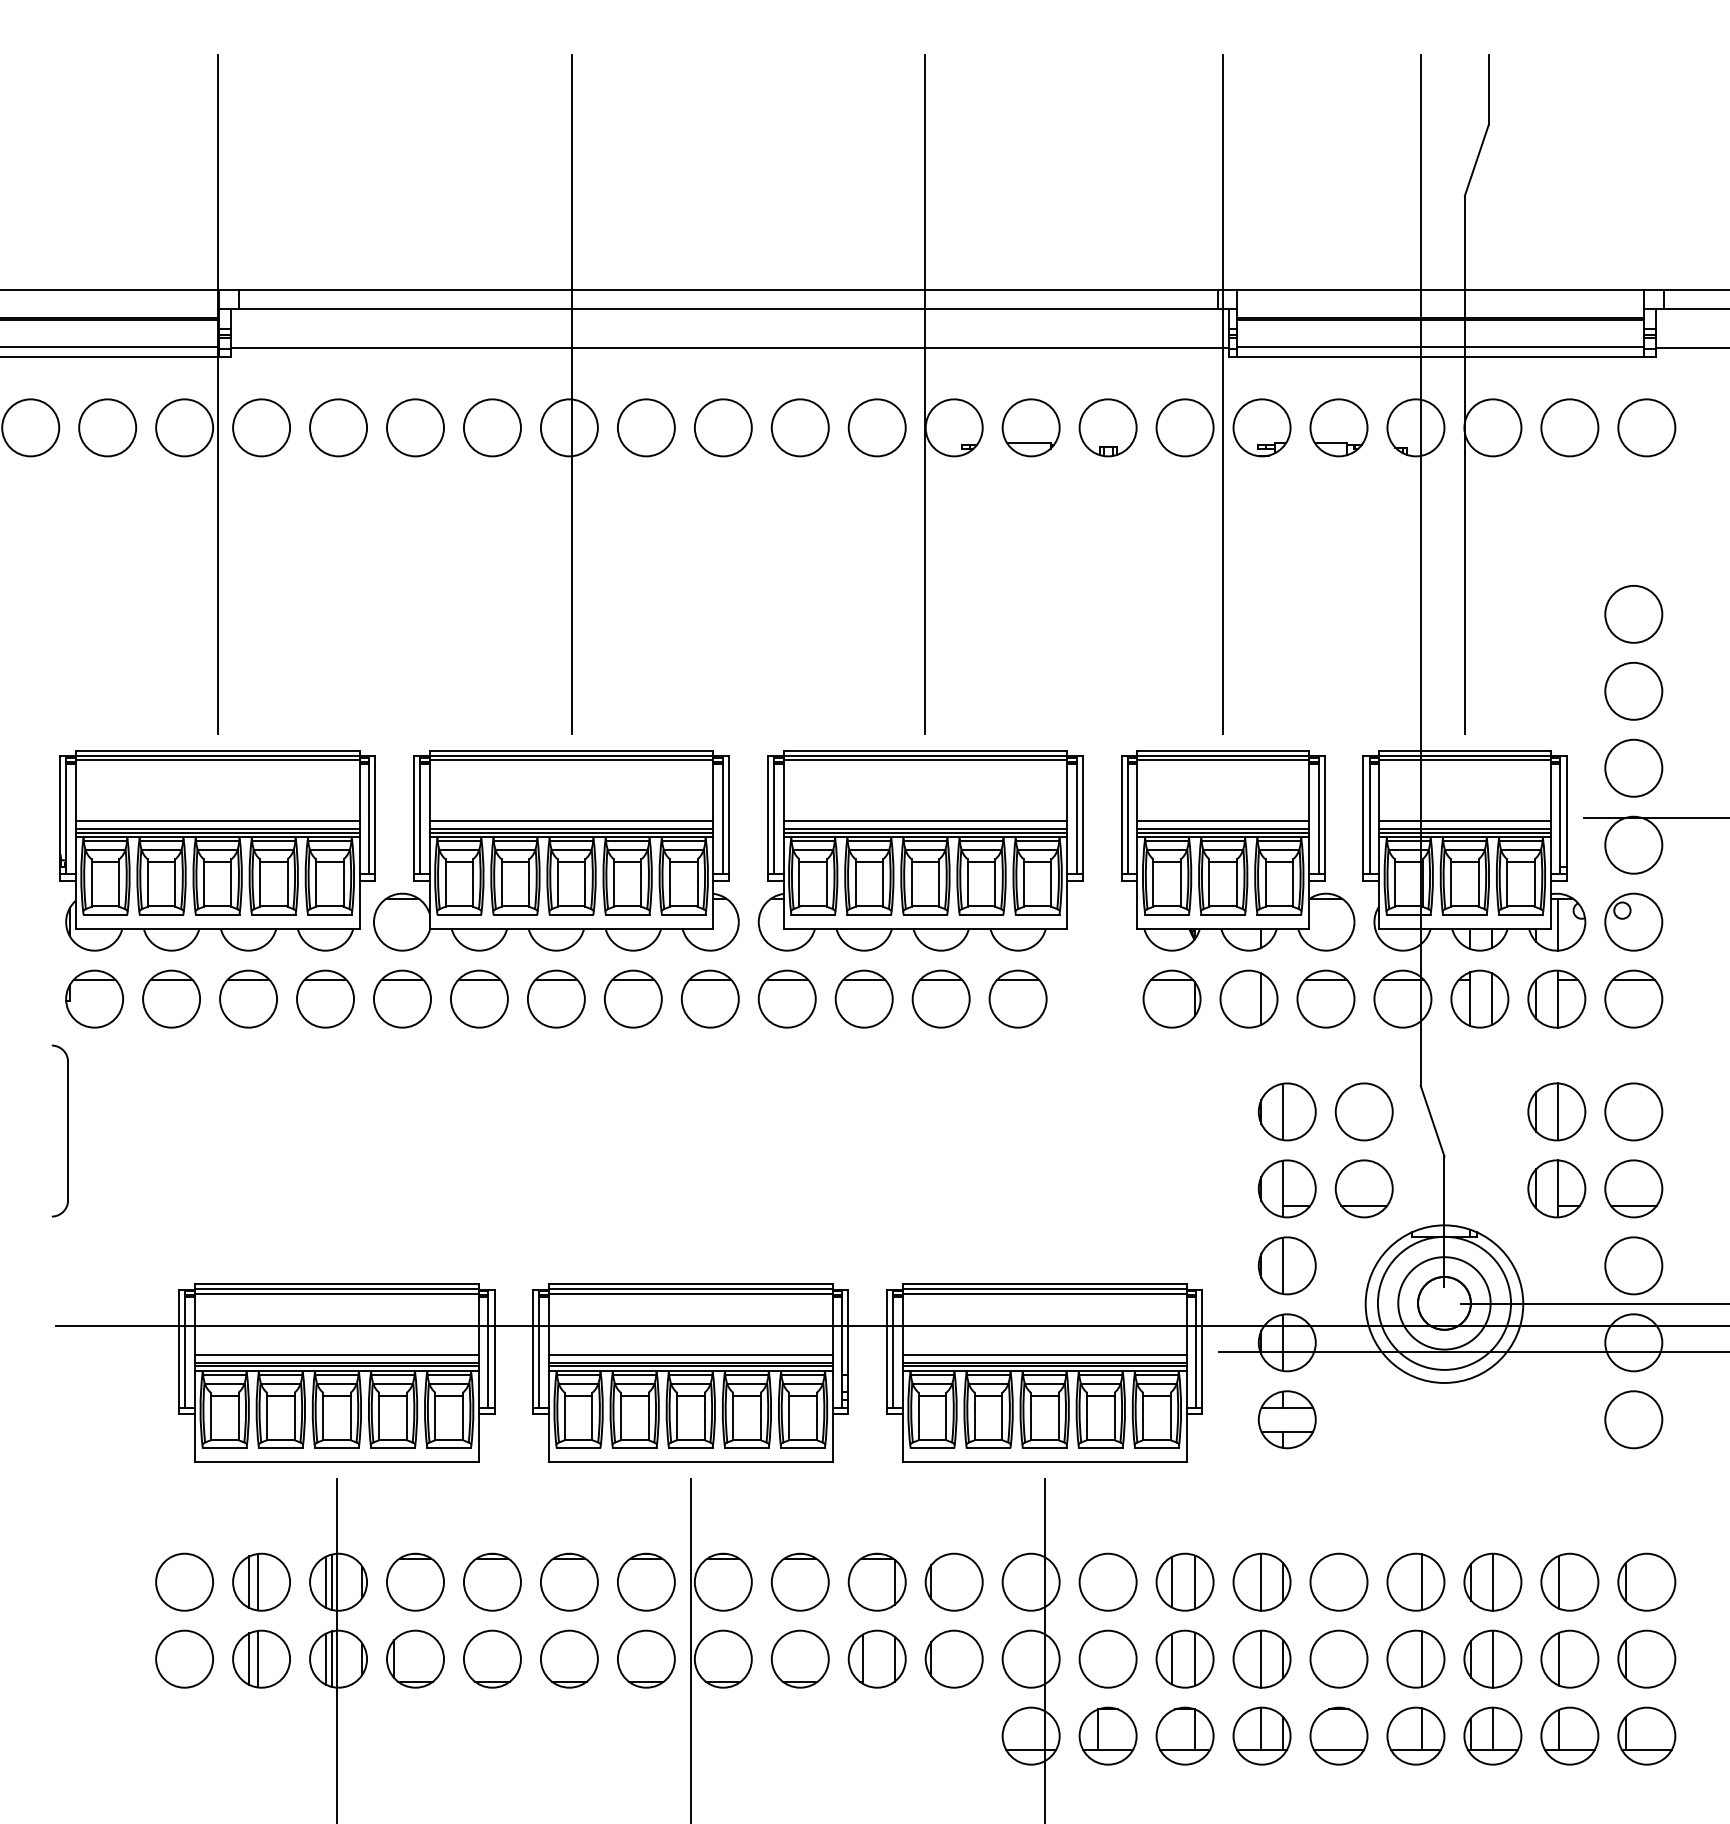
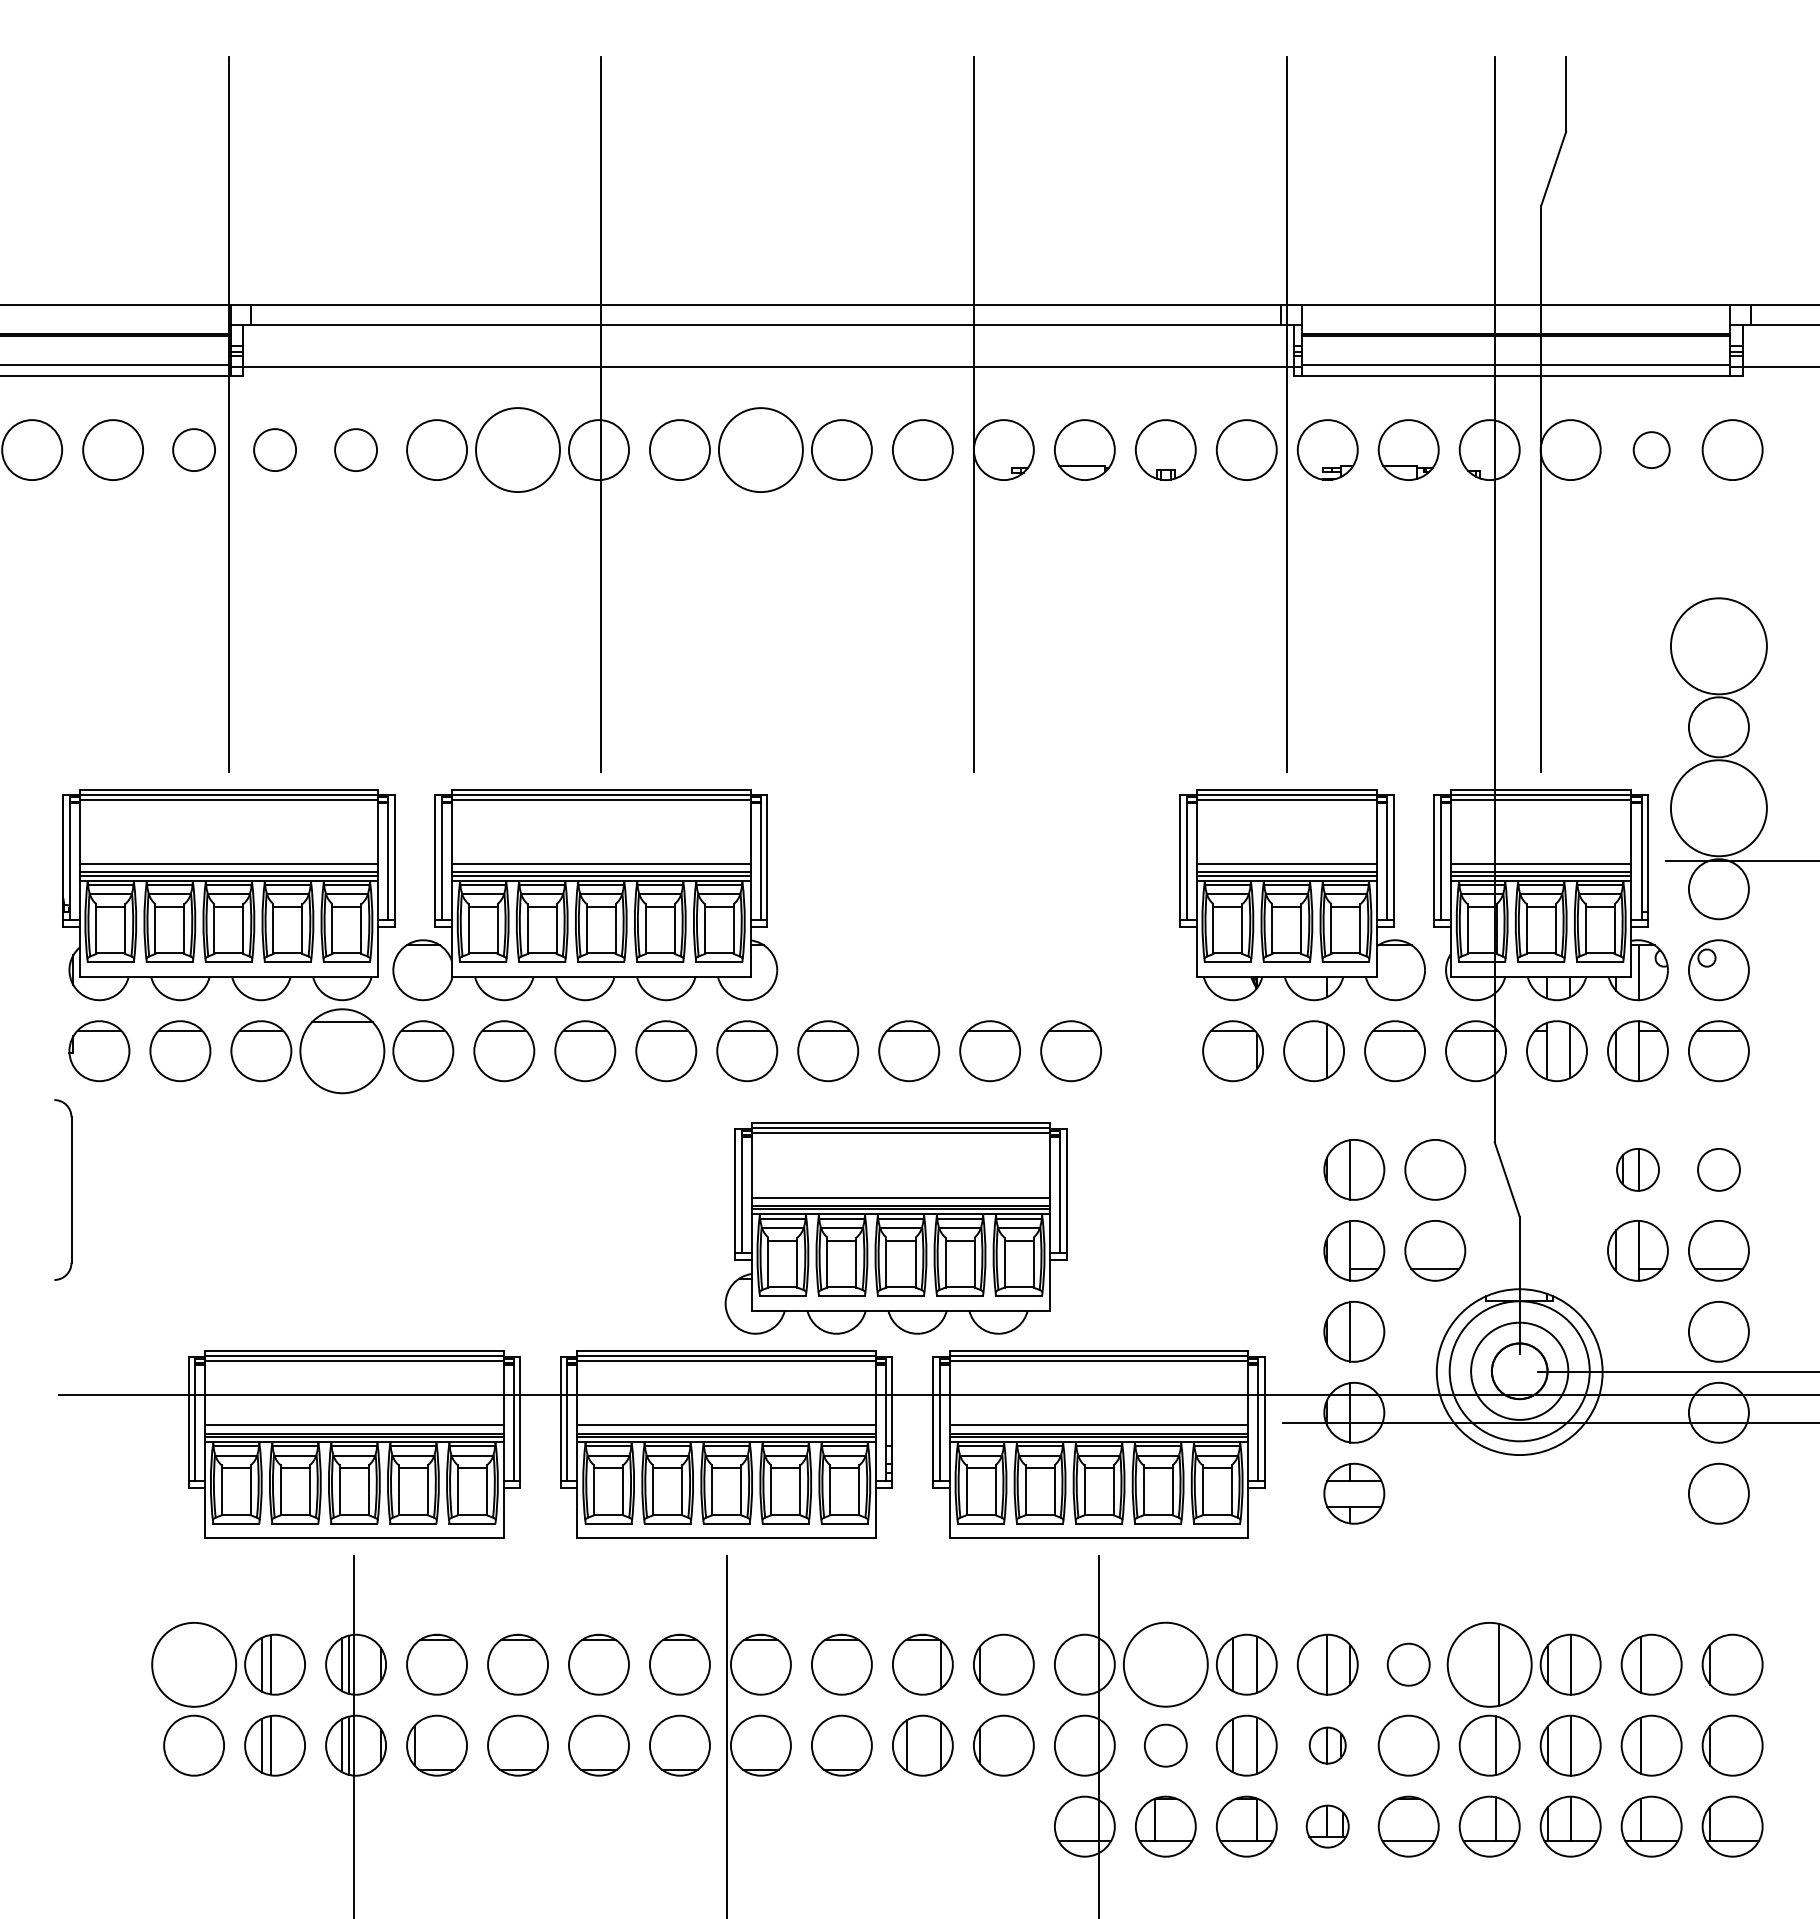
circle: (184, 427) -> (193, 449), size x0.7
circle: (261, 427) -> (274, 449), size x0.7
circle: (338, 427) -> (356, 449), size x0.7
circle: (492, 427) -> (518, 449), size x1.4
circle: (722, 427) -> (760, 449), size x1.4
circle: (1569, 427) -> (1651, 449), size x0.6
circle: (1633, 613) -> (1718, 645), size x1.6
circle: (1633, 767) -> (1718, 807), size x1.6
part: (920, 850) -> (895, 1228), moved
part: (325, 998) -> (342, 1050), size x1.4
part: (1556, 1111) -> (1637, 1169), size x0.7
circle: (1633, 1111) -> (1718, 1169), size x0.7
circle: (184, 1581) -> (193, 1663), size x1.4
circle: (1107, 1581) -> (1165, 1663), size x1.4
circle: (1338, 1581) -> (1408, 1663), size x0.7
part: (1415, 1581) -> (1489, 1663), size x1.4
circle: (1107, 1658) -> (1165, 1744), size x0.7
part: (1261, 1658) -> (1327, 1744), size x0.6
part: (1261, 1735) -> (1327, 1825), size x0.7

